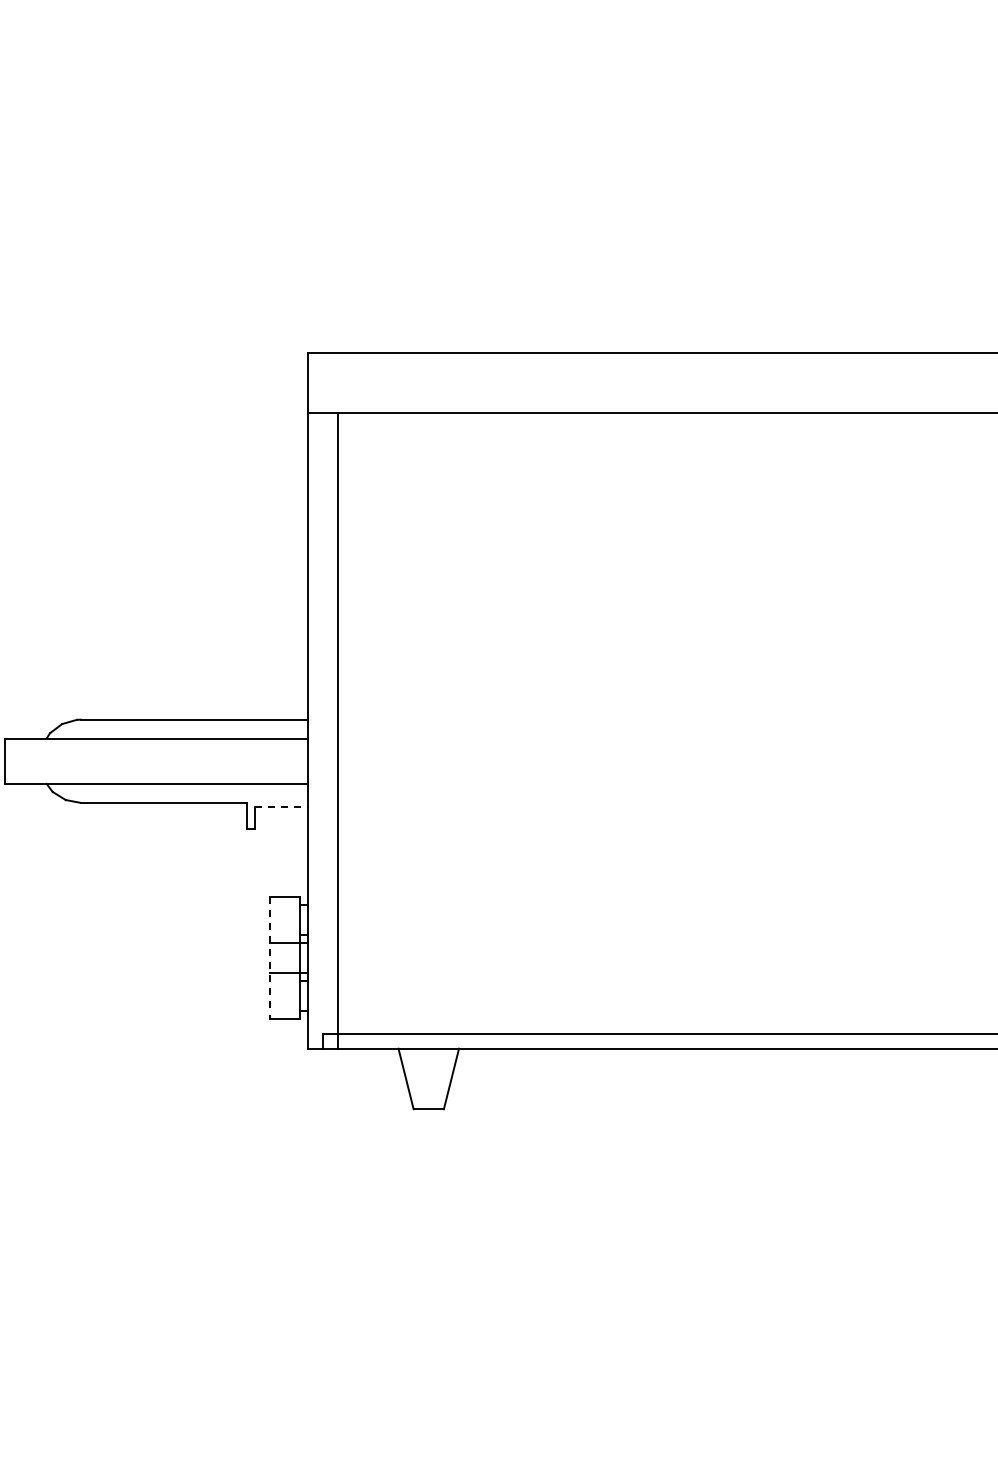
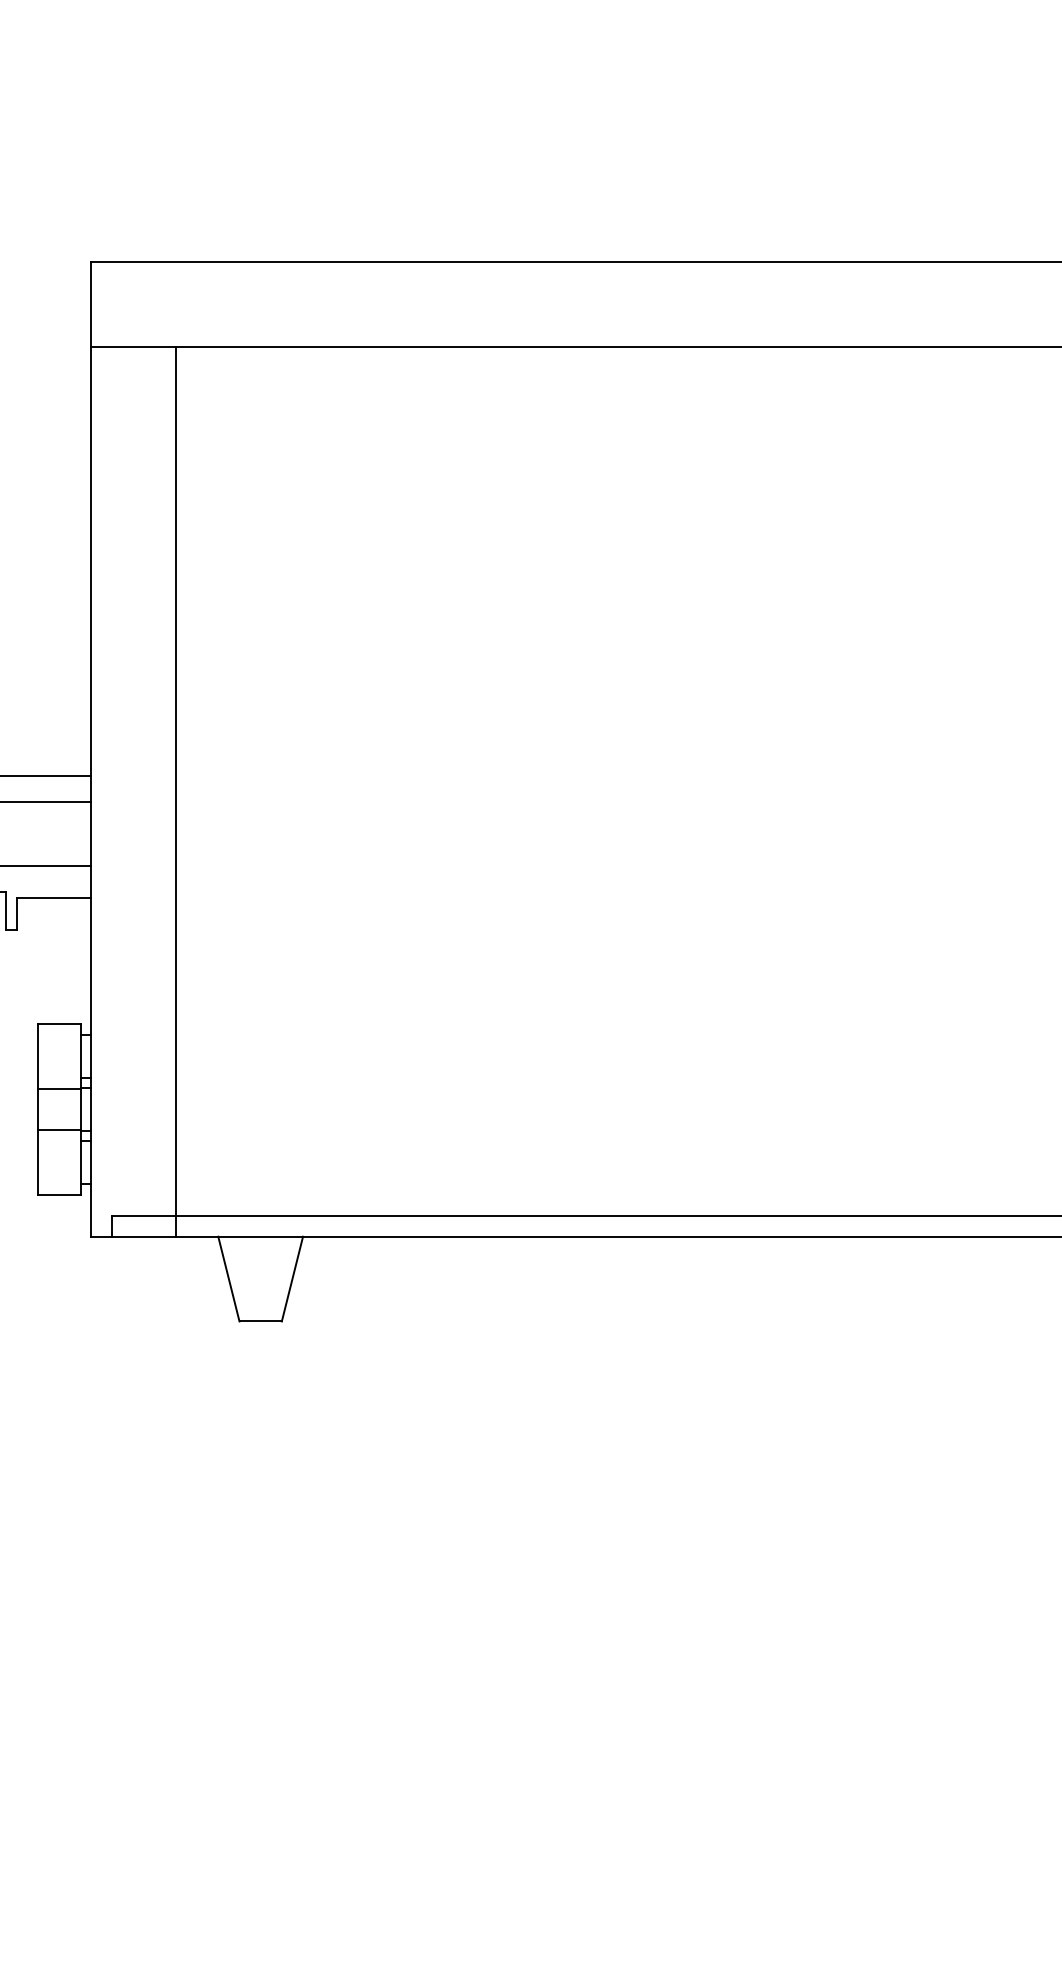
line: (338, 730) -> (176, 791), moved
line: (281, 806) -> (54, 897), dashed -> solid
line: (269, 957) -> (37, 1108), dashed -> solid

